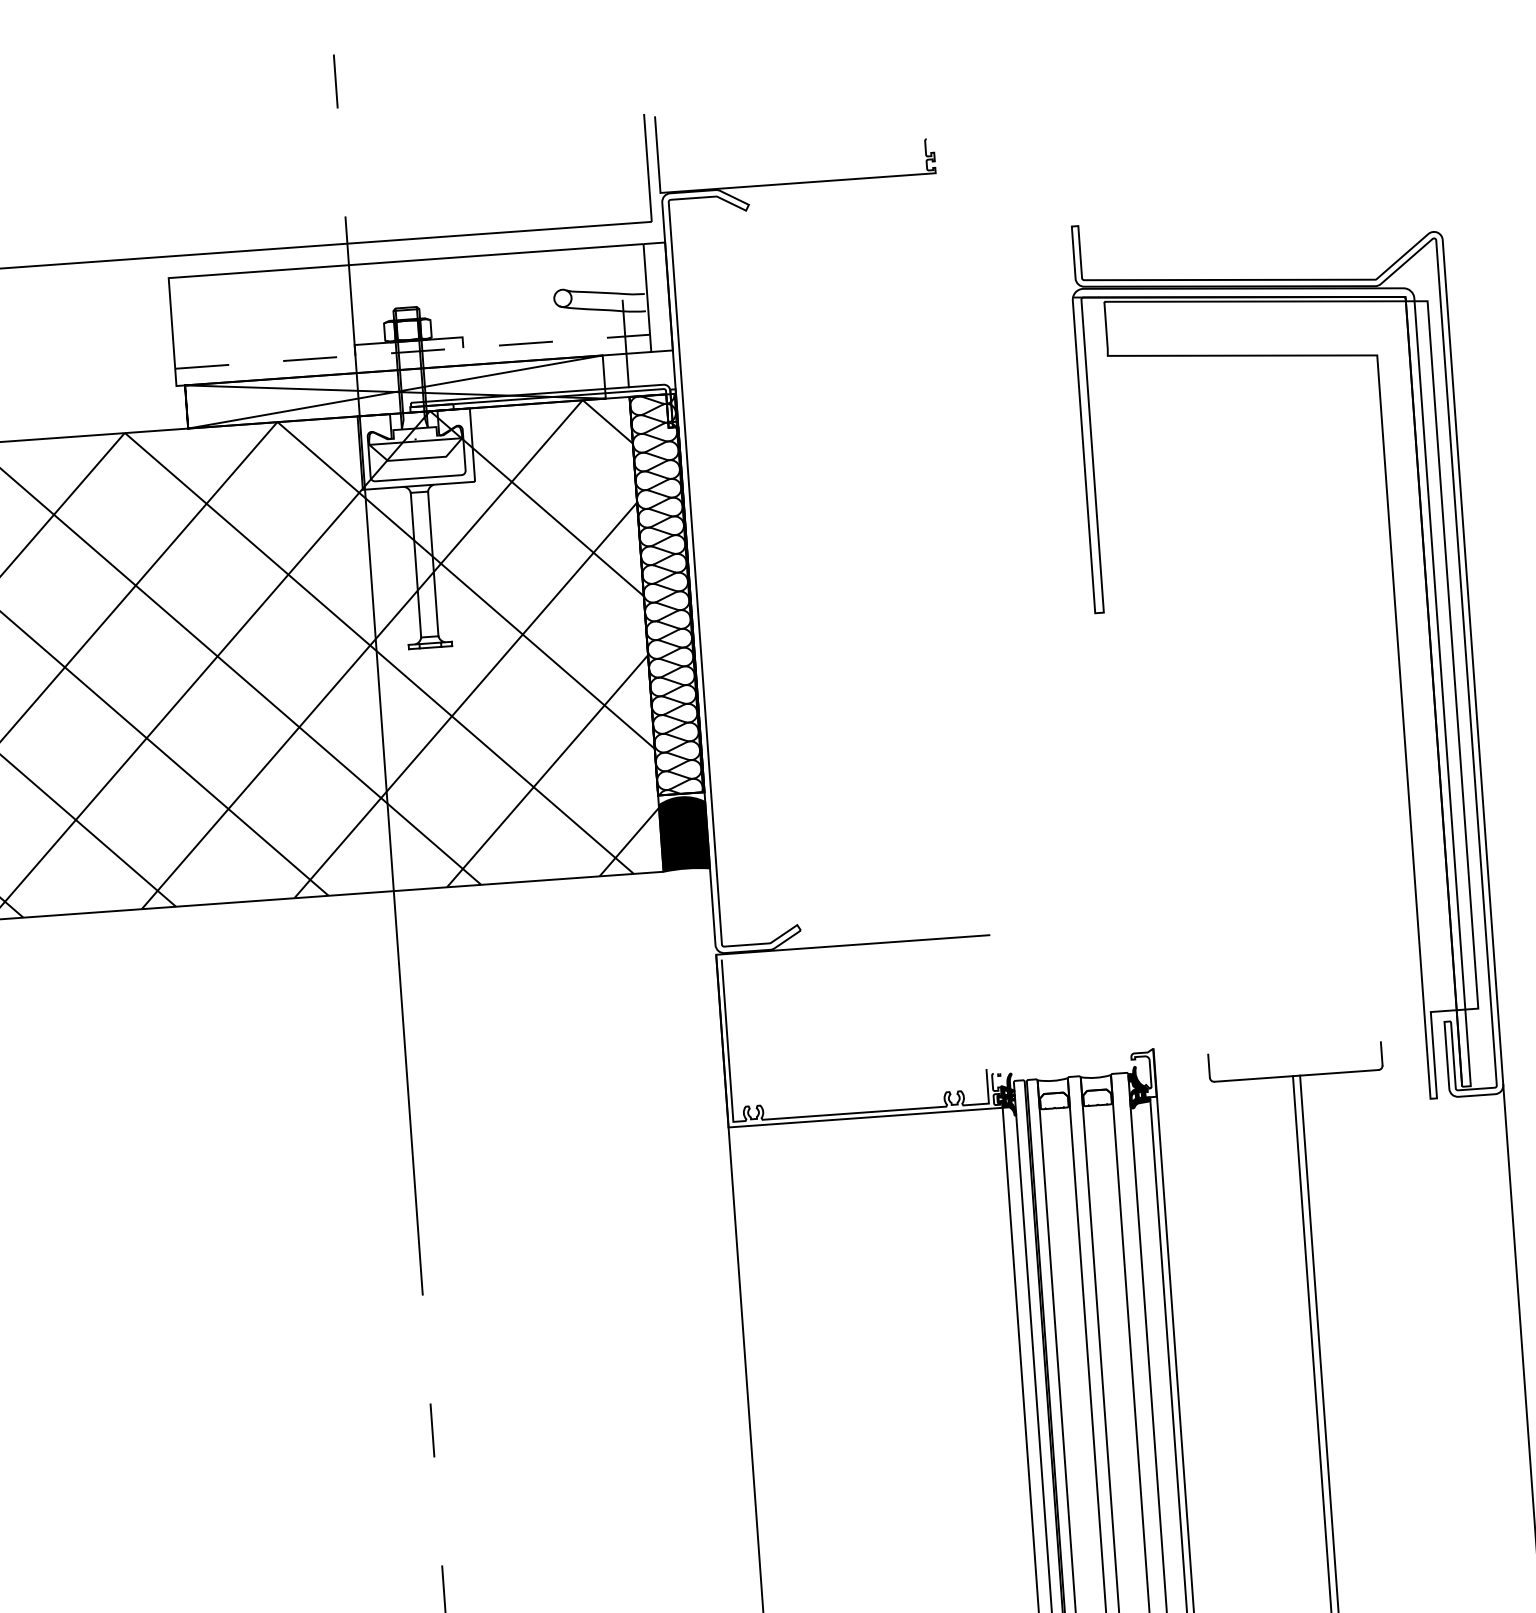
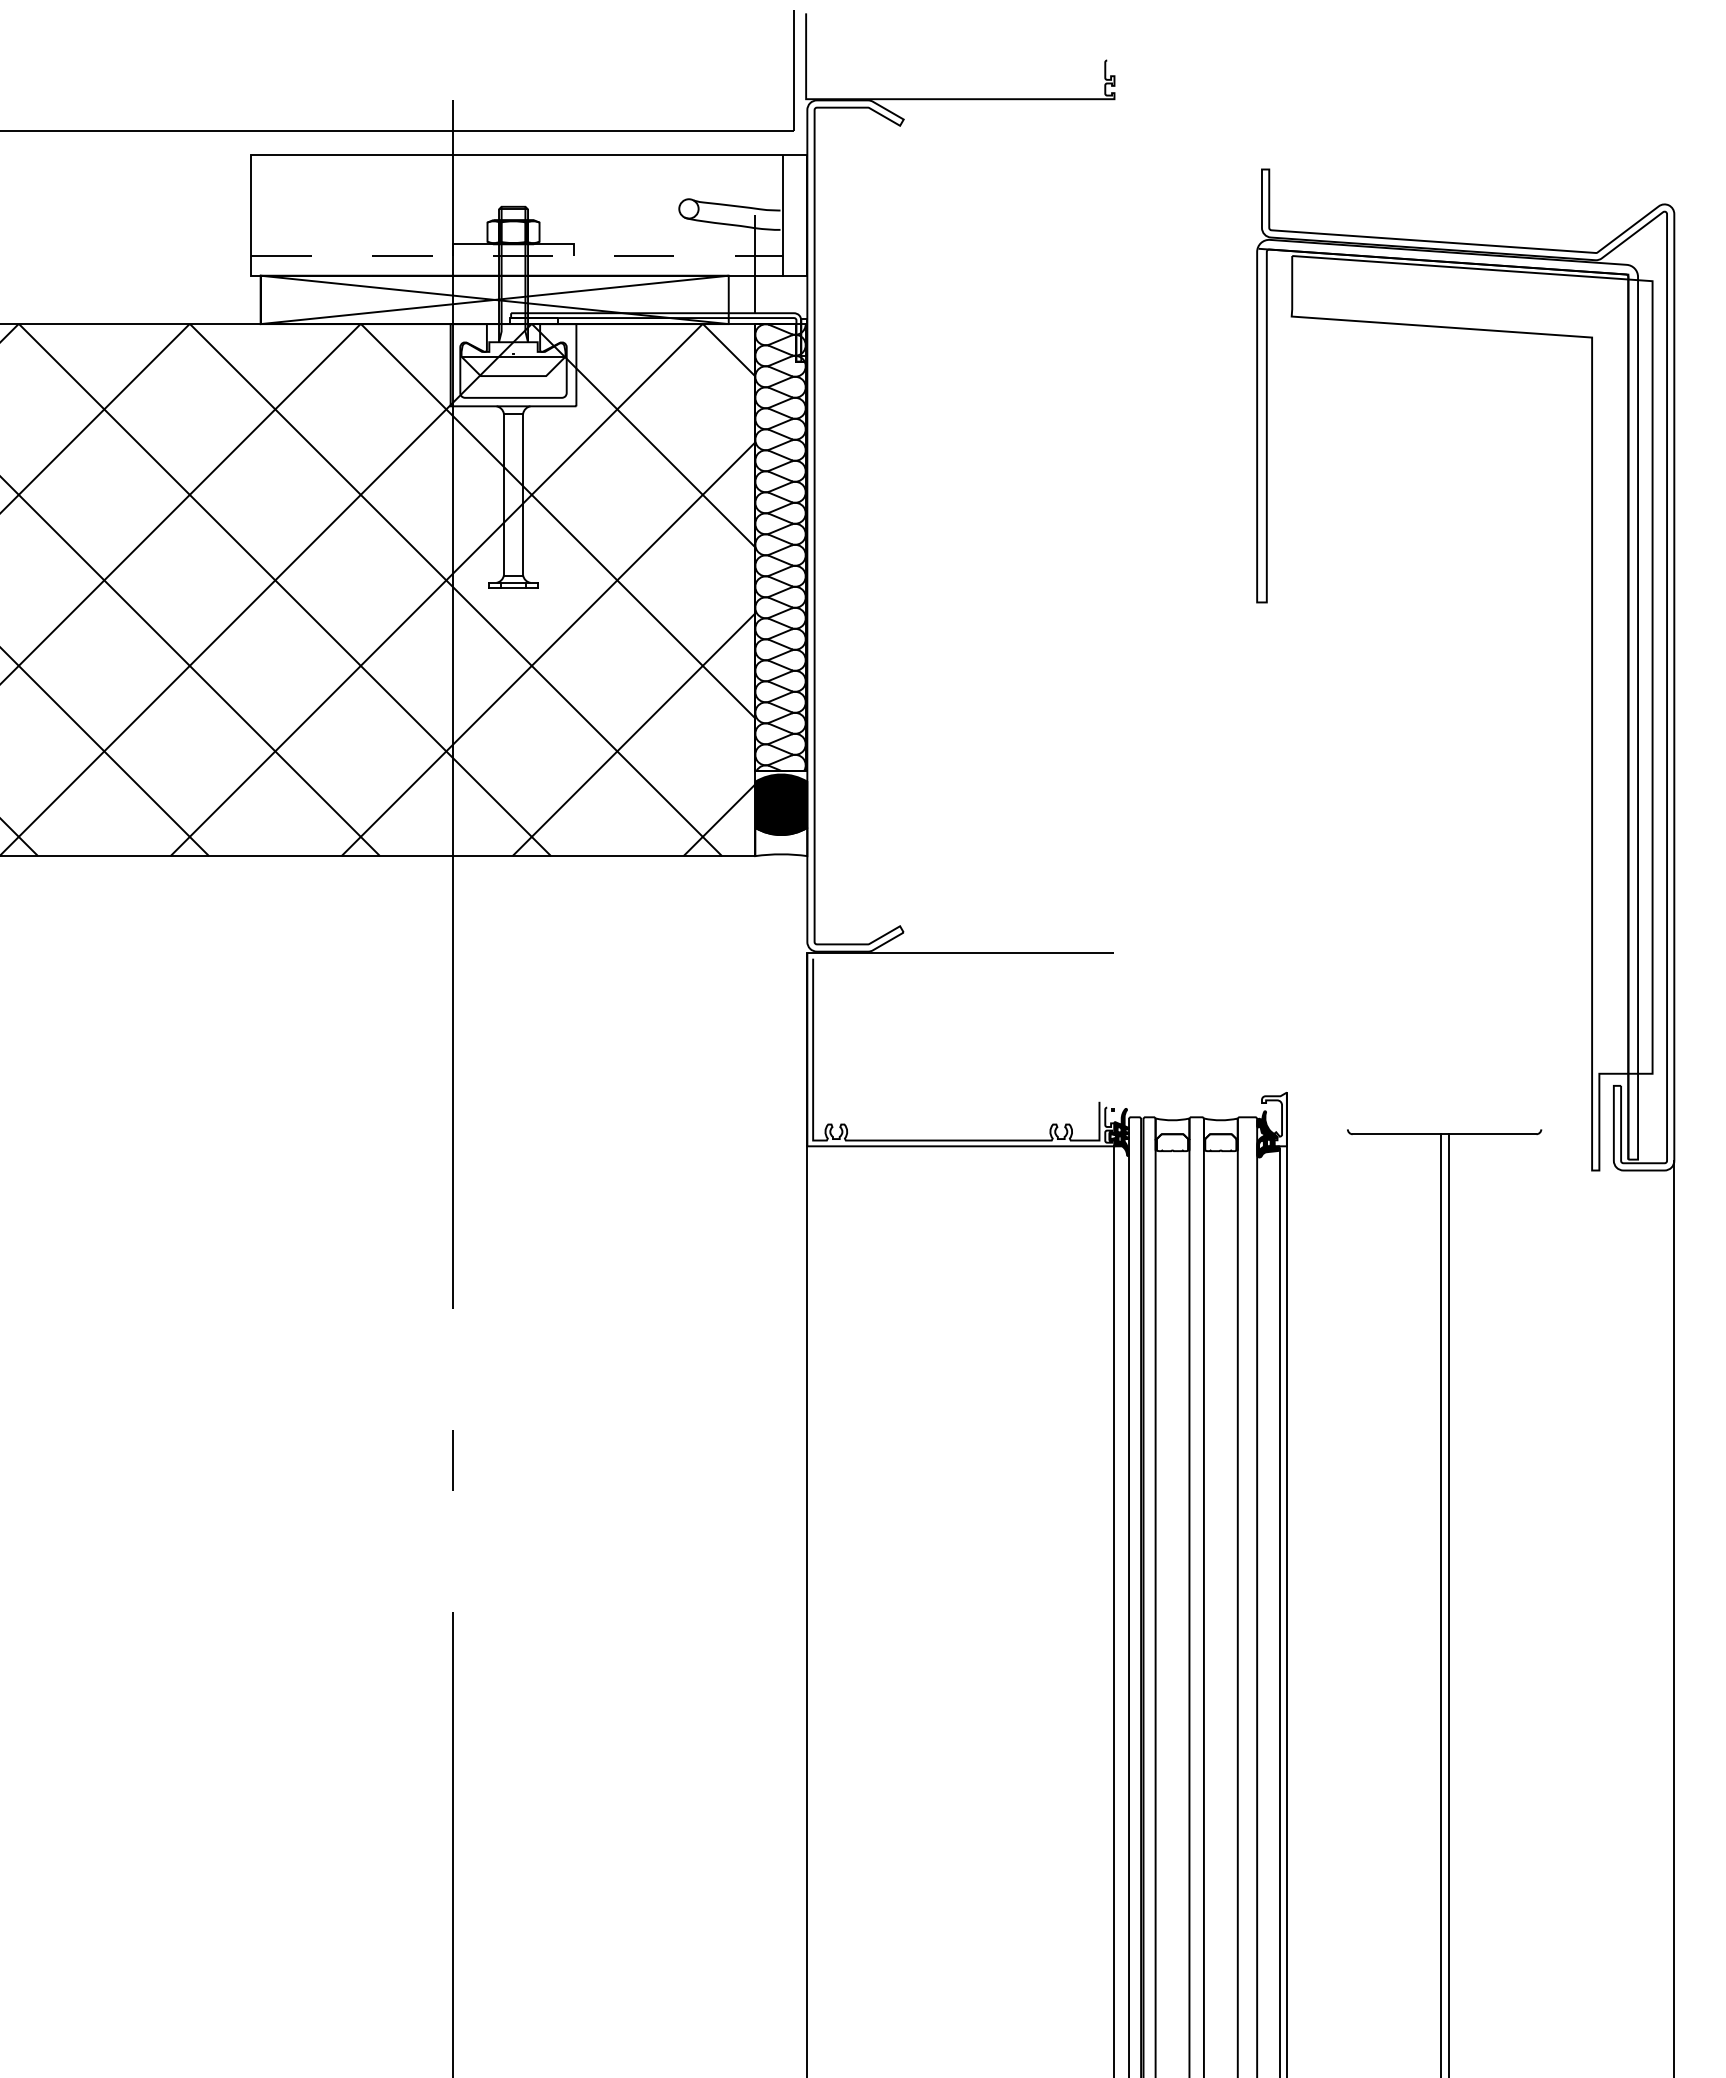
fill: (686, 857) -> (781, 841), removed
line: (1381, 1053) -> (1541, 1116), removed
line: (1208, 1066) -> (1347, 1116), removed

